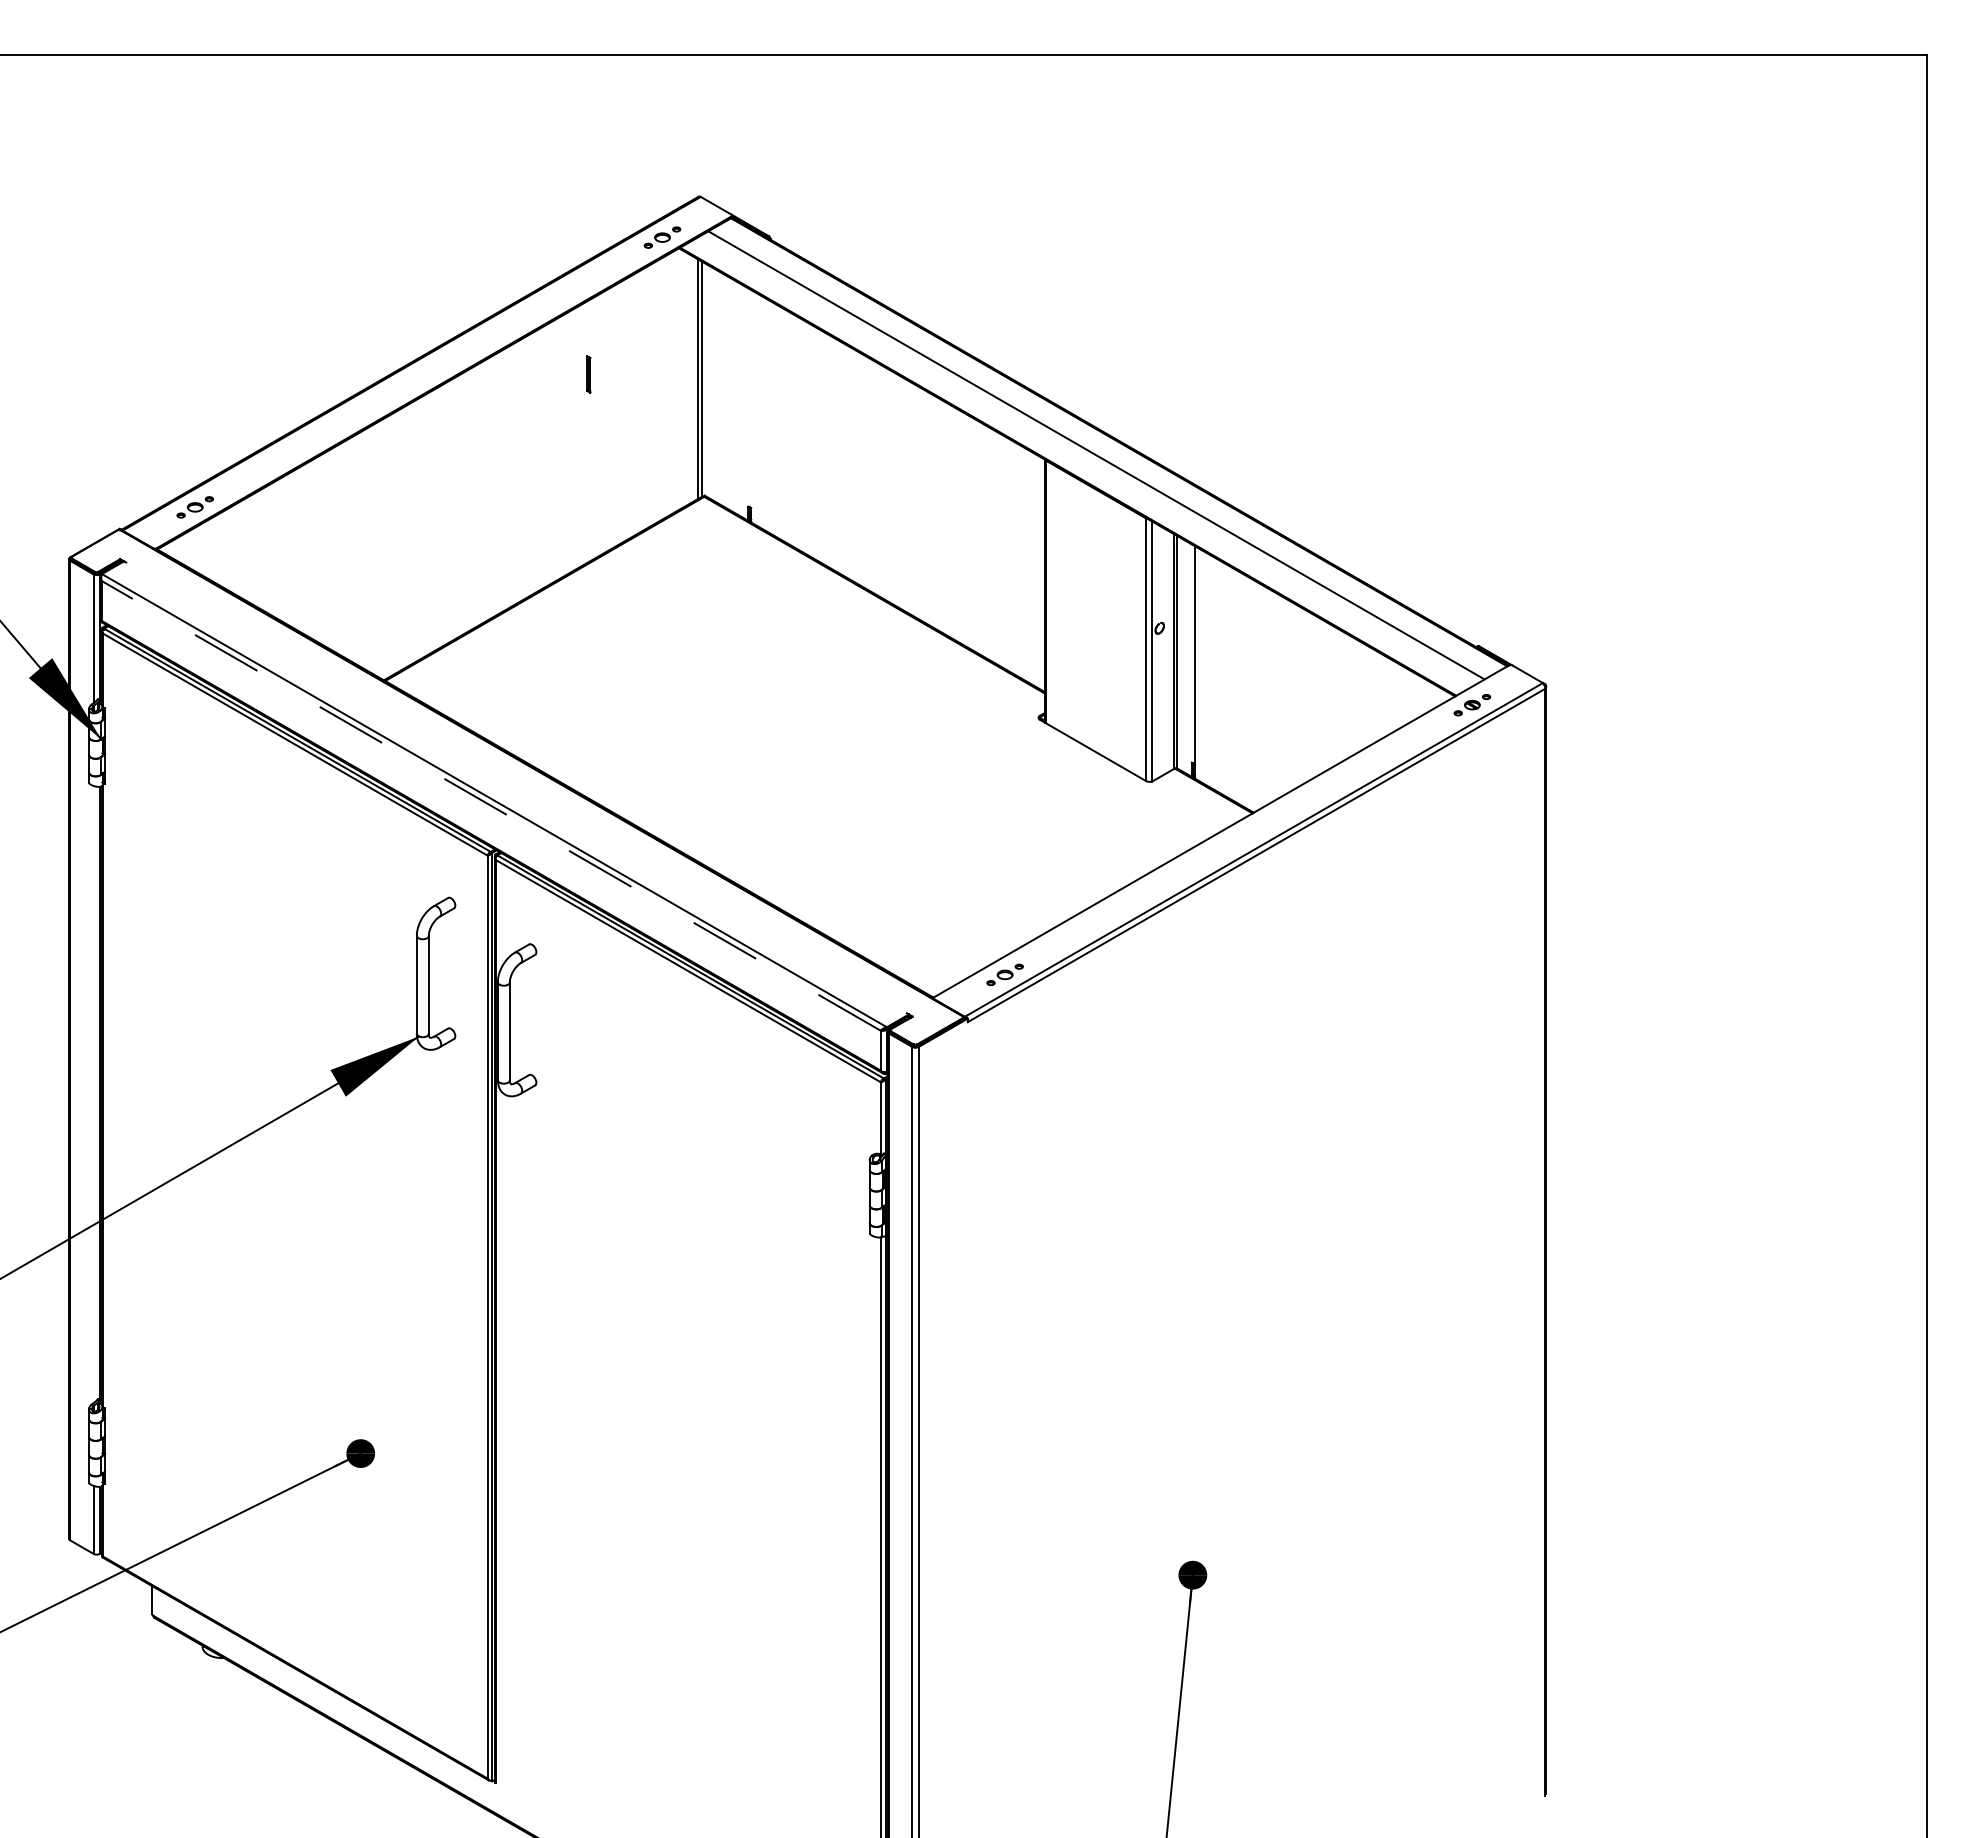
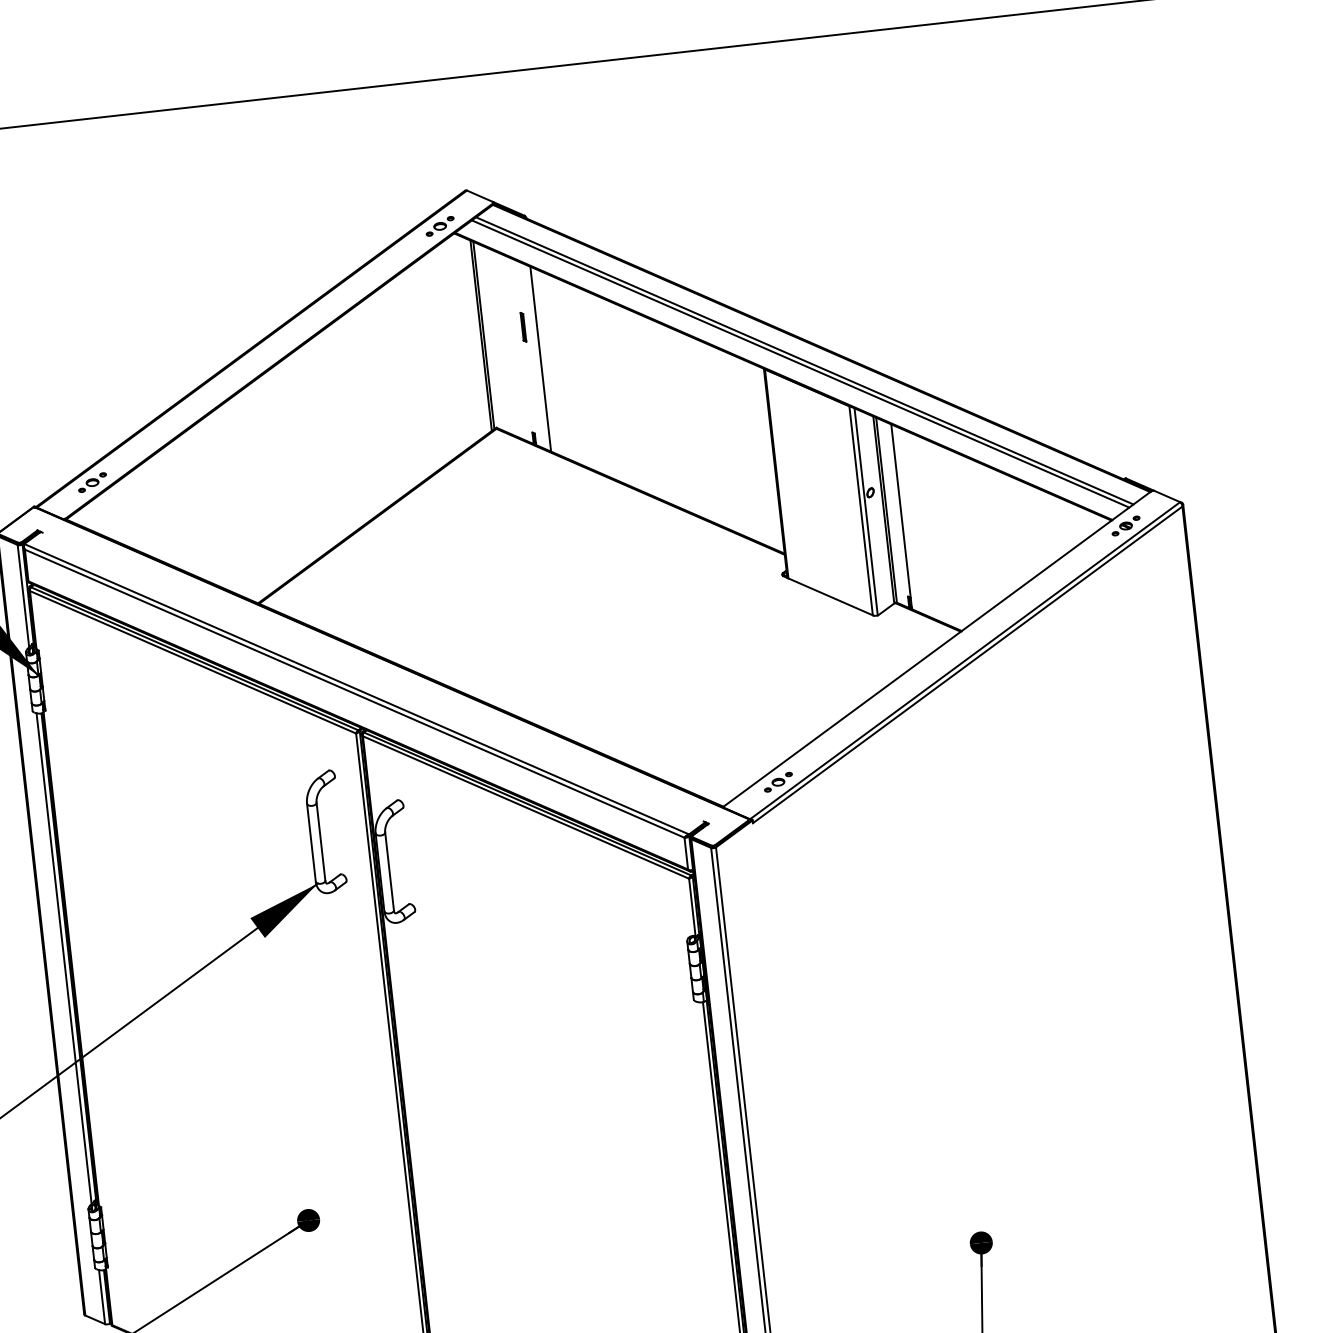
part: (588, 374) -> (523, 327), moved
line: (768, 416) -> (540, 359), added
line: (1090, 458) -> (800, 363), added
line: (491, 805) -> (354, 693), dashed -> solid
line: (93, 1094) -> (64, 958), added

